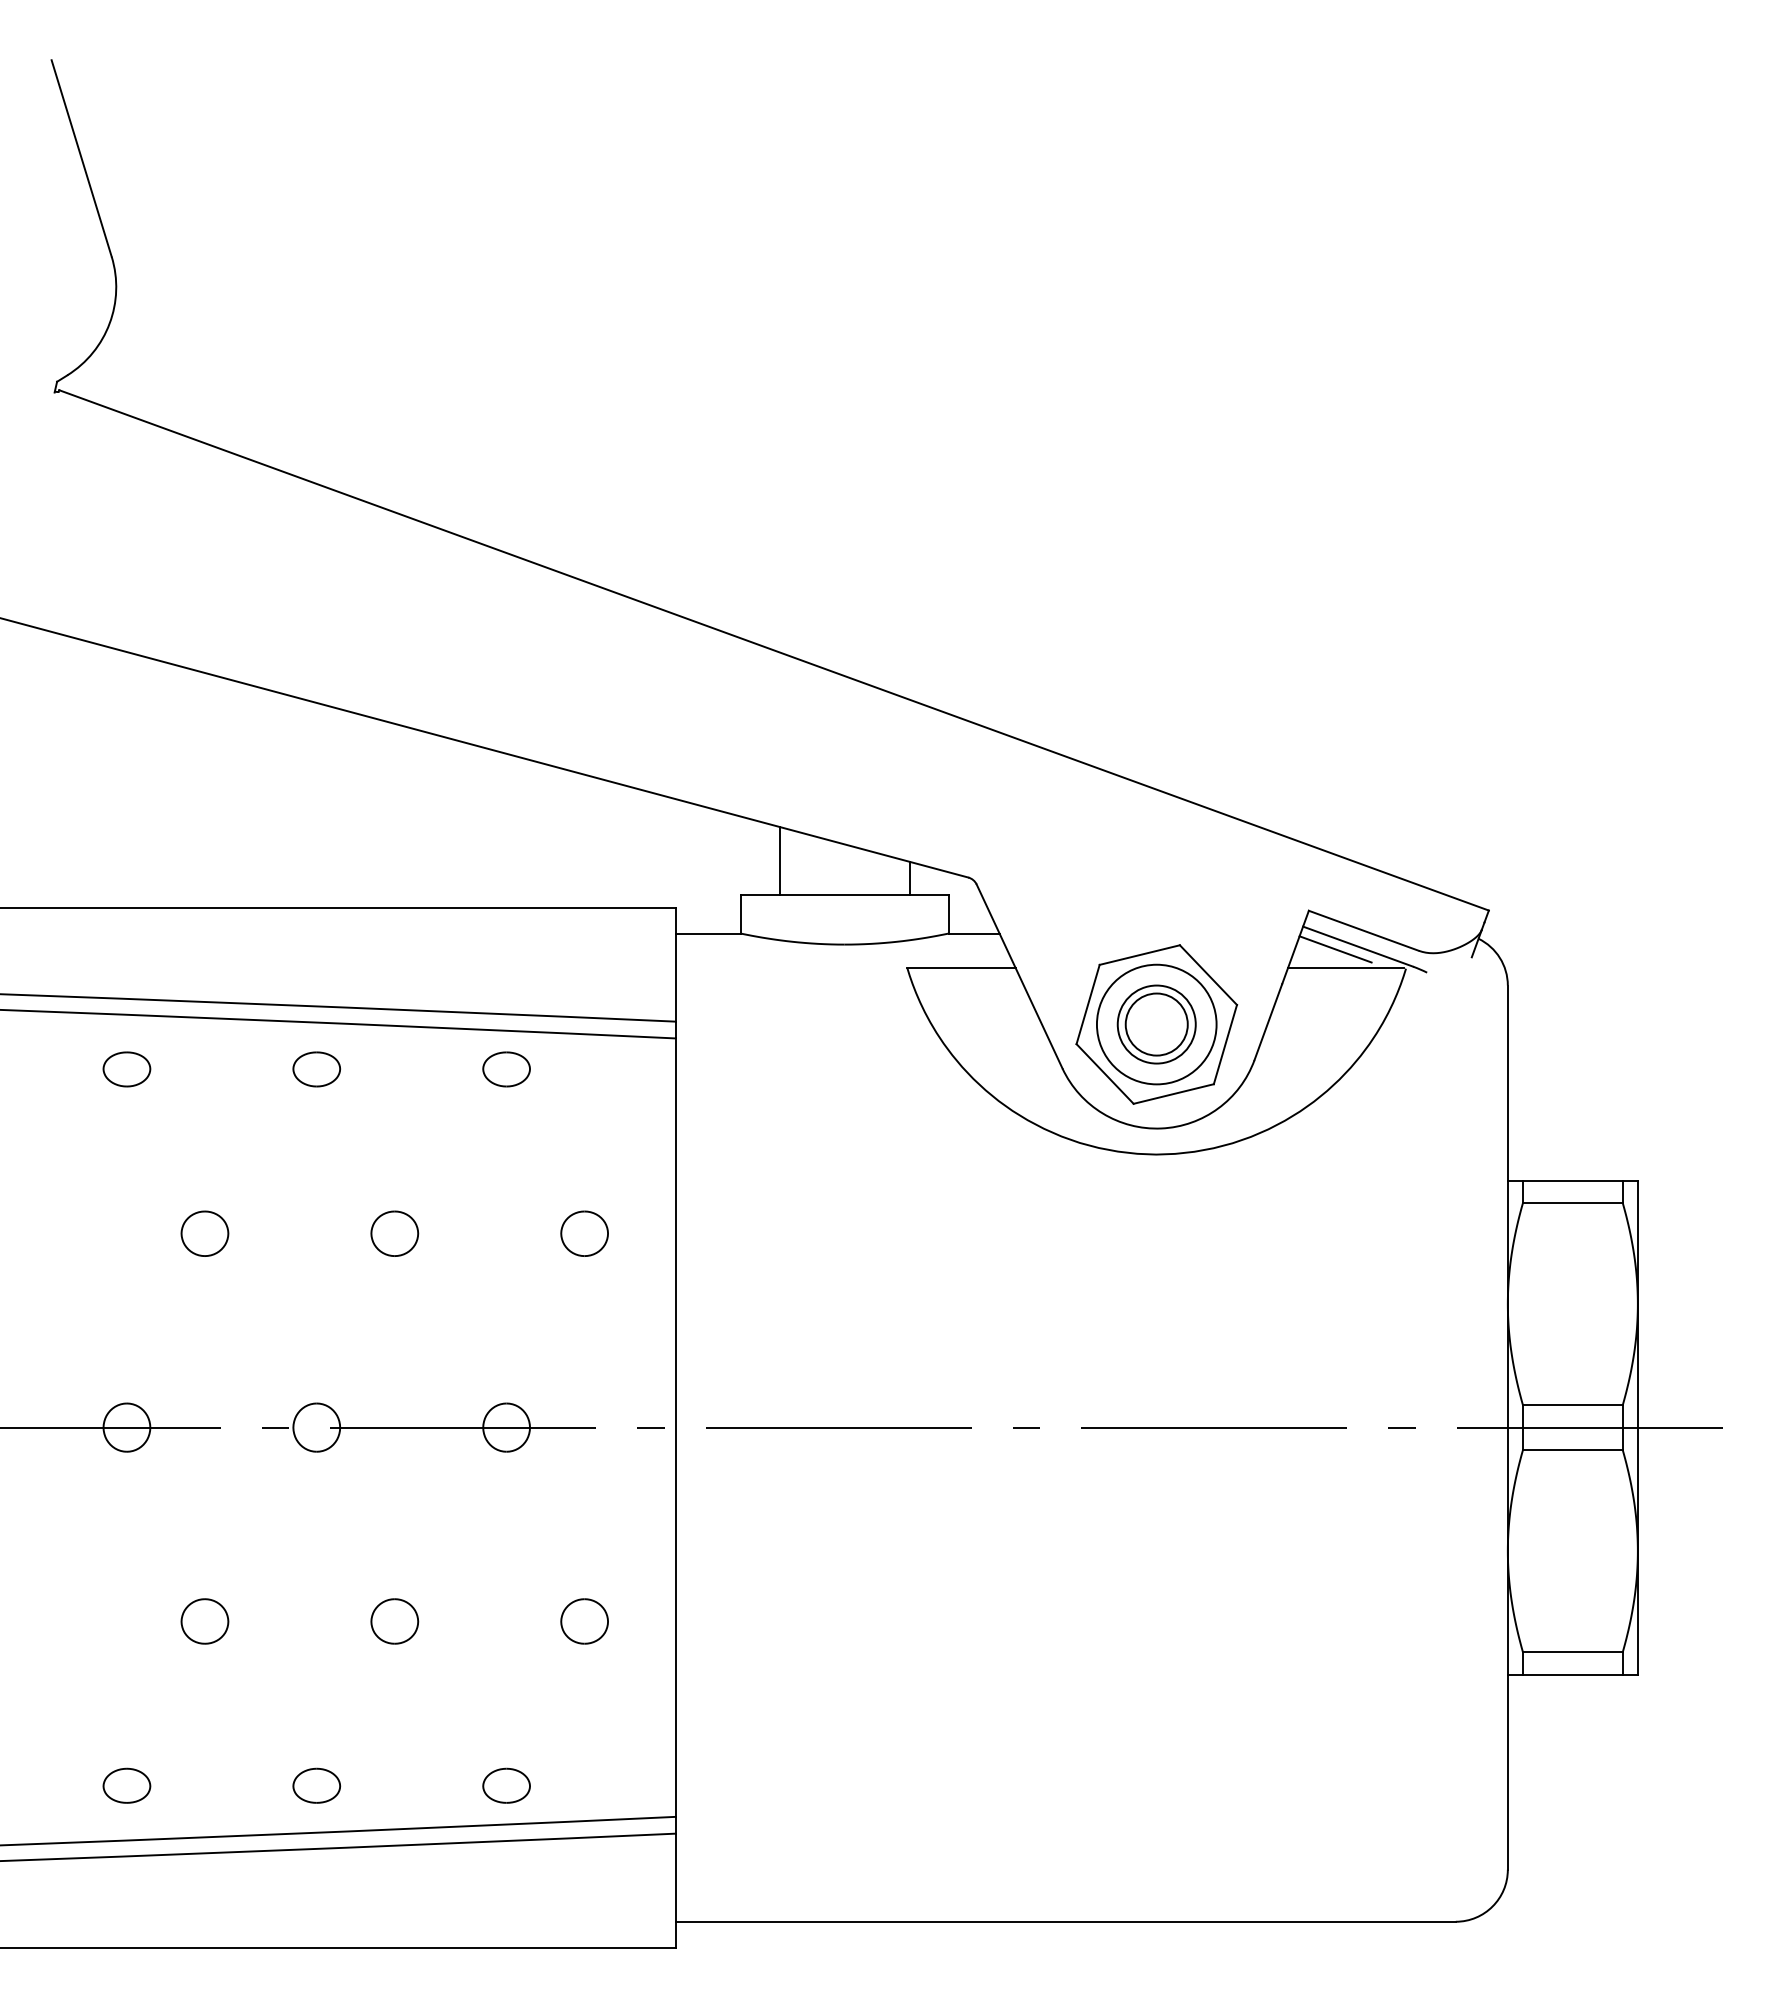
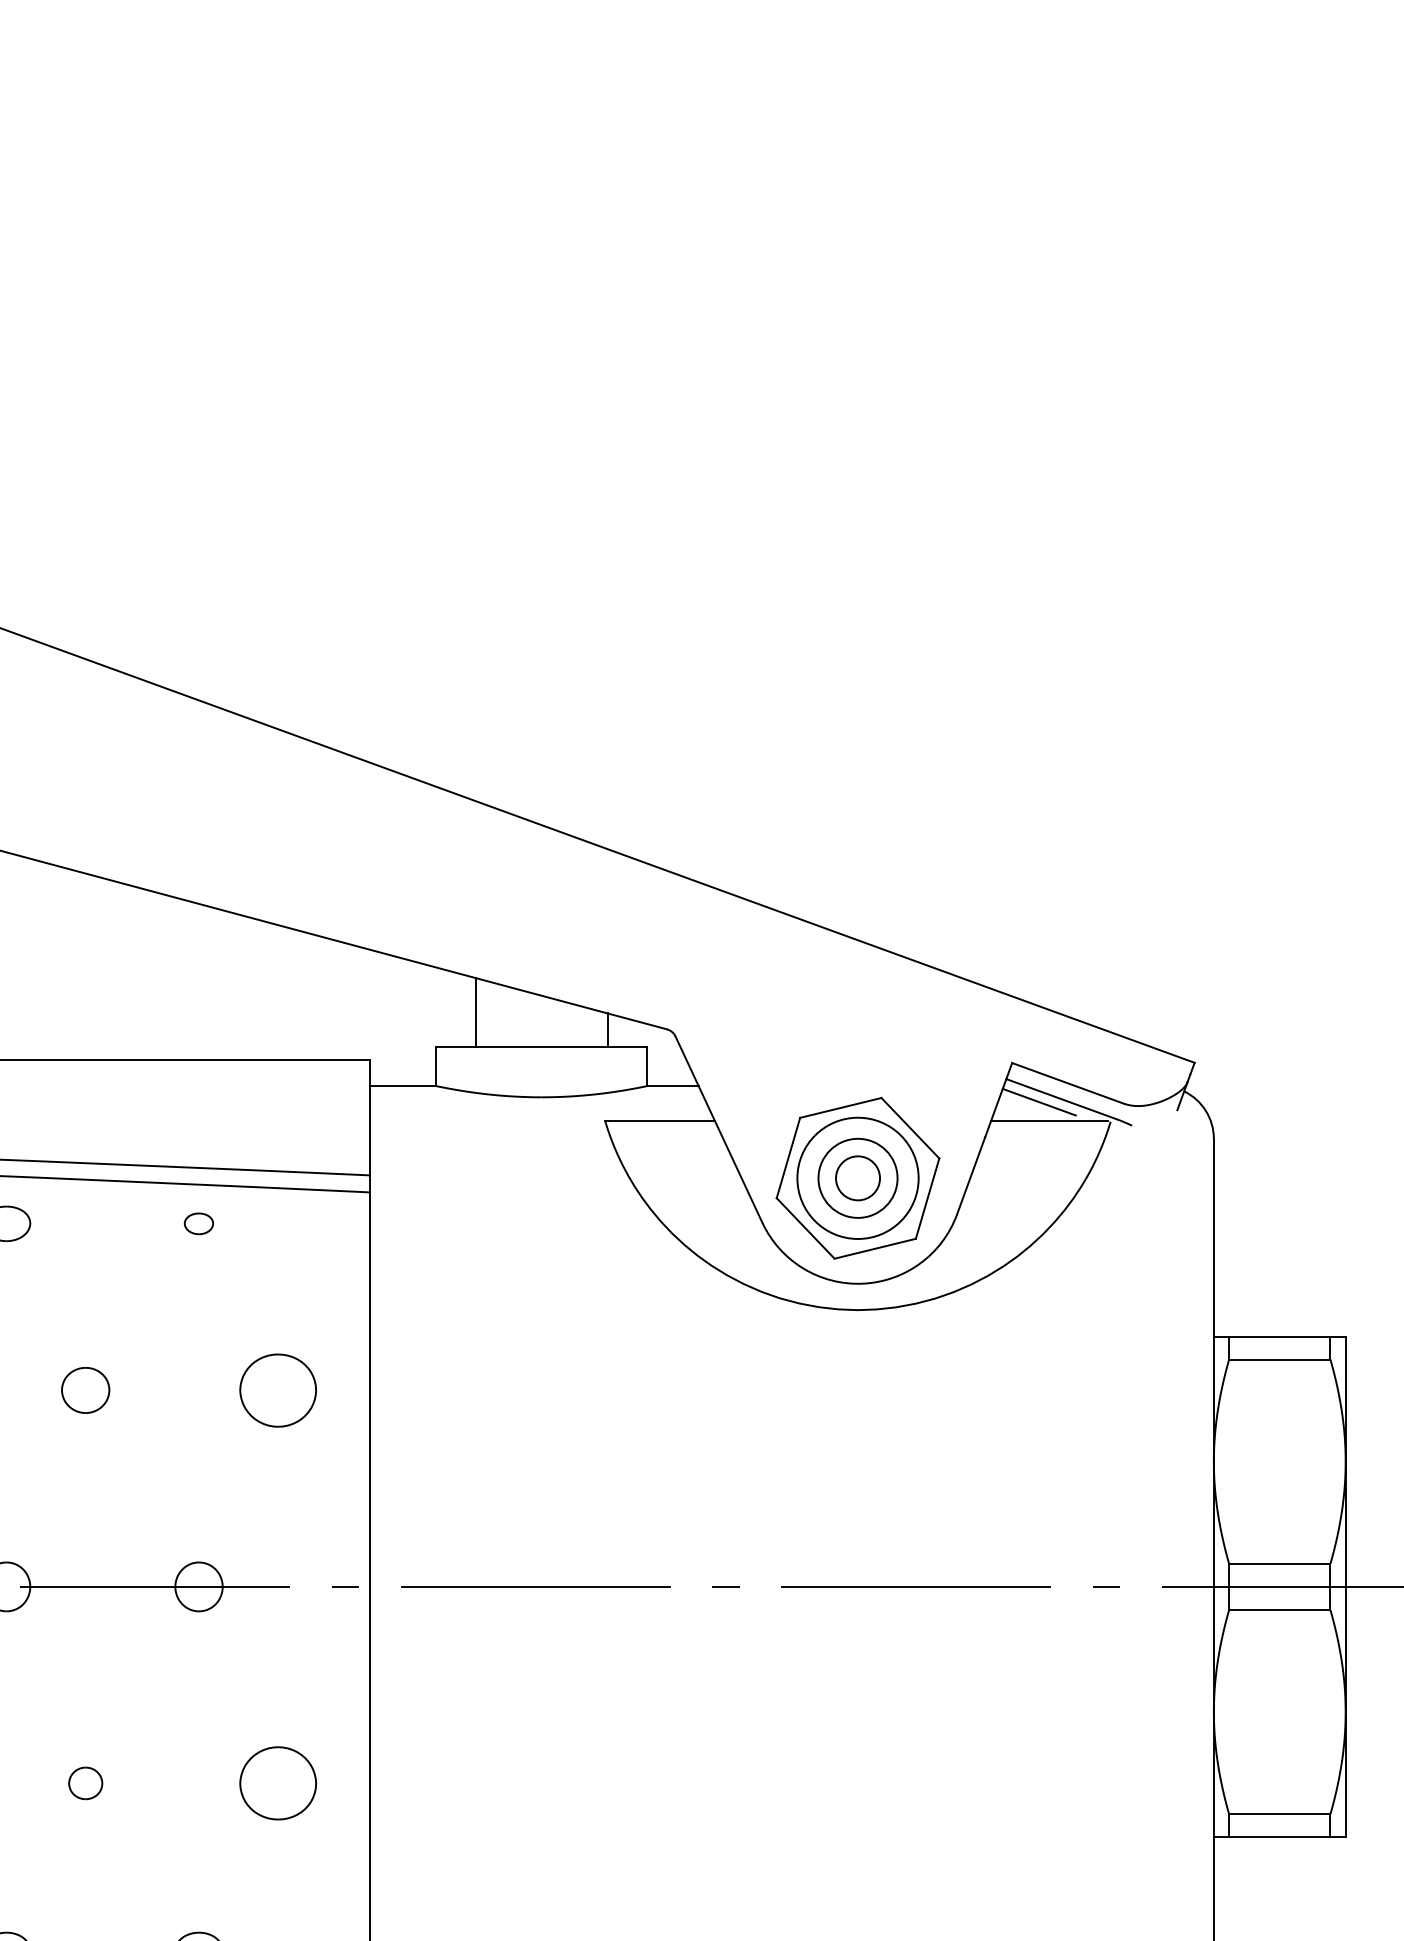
circle: (1156, 1024) -> (857, 1178), size x0.7
part: (506, 1069) -> (198, 1223), size x0.6
part: (584, 1233) -> (277, 1390), size x1.6
part: (394, 1621) -> (85, 1783), size x0.7
part: (584, 1621) -> (277, 1783), size x1.6

